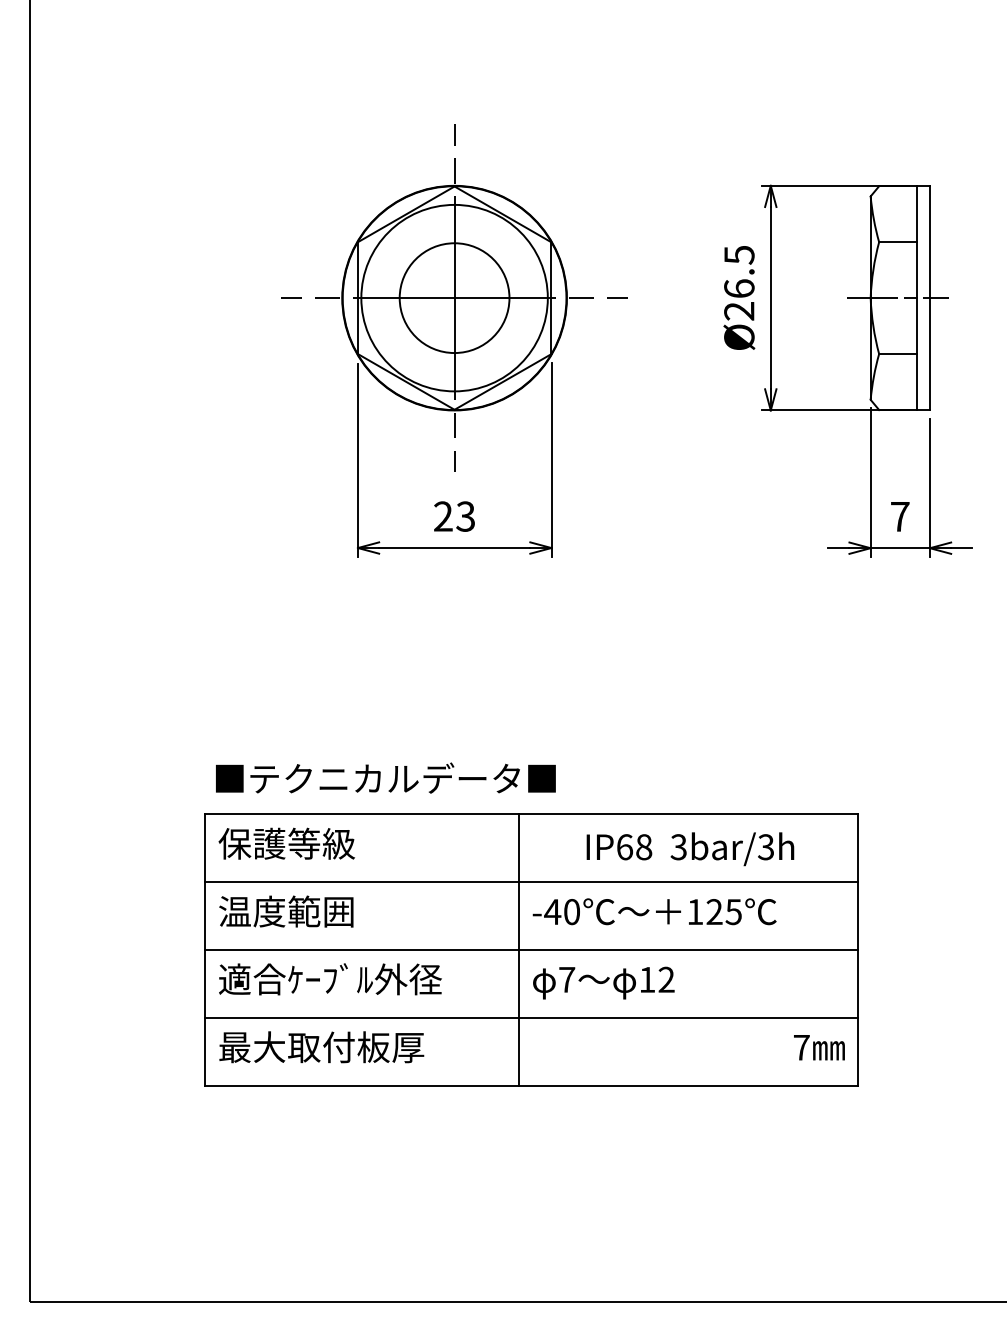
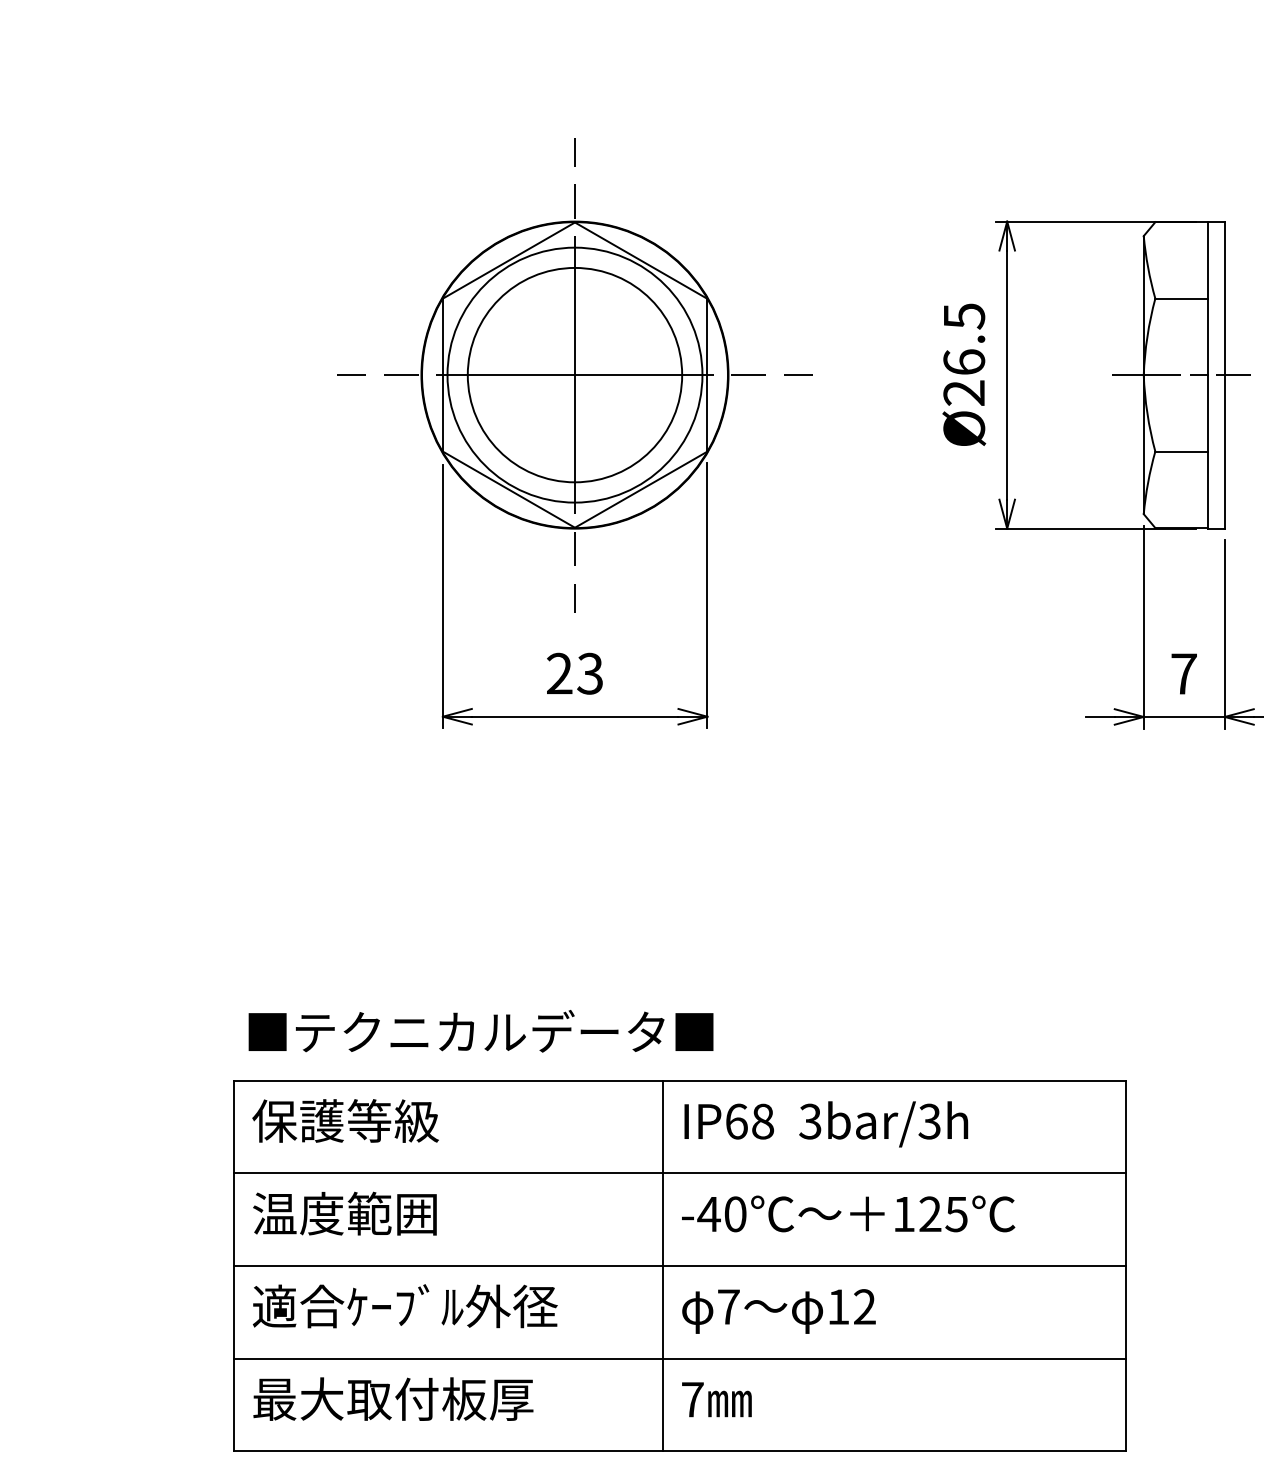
circle: (454, 297) -> (574, 374), size x1.43
text: (690, 849) -> (826, 1124), moved
text: (819, 1047) -> (717, 1399), moved

